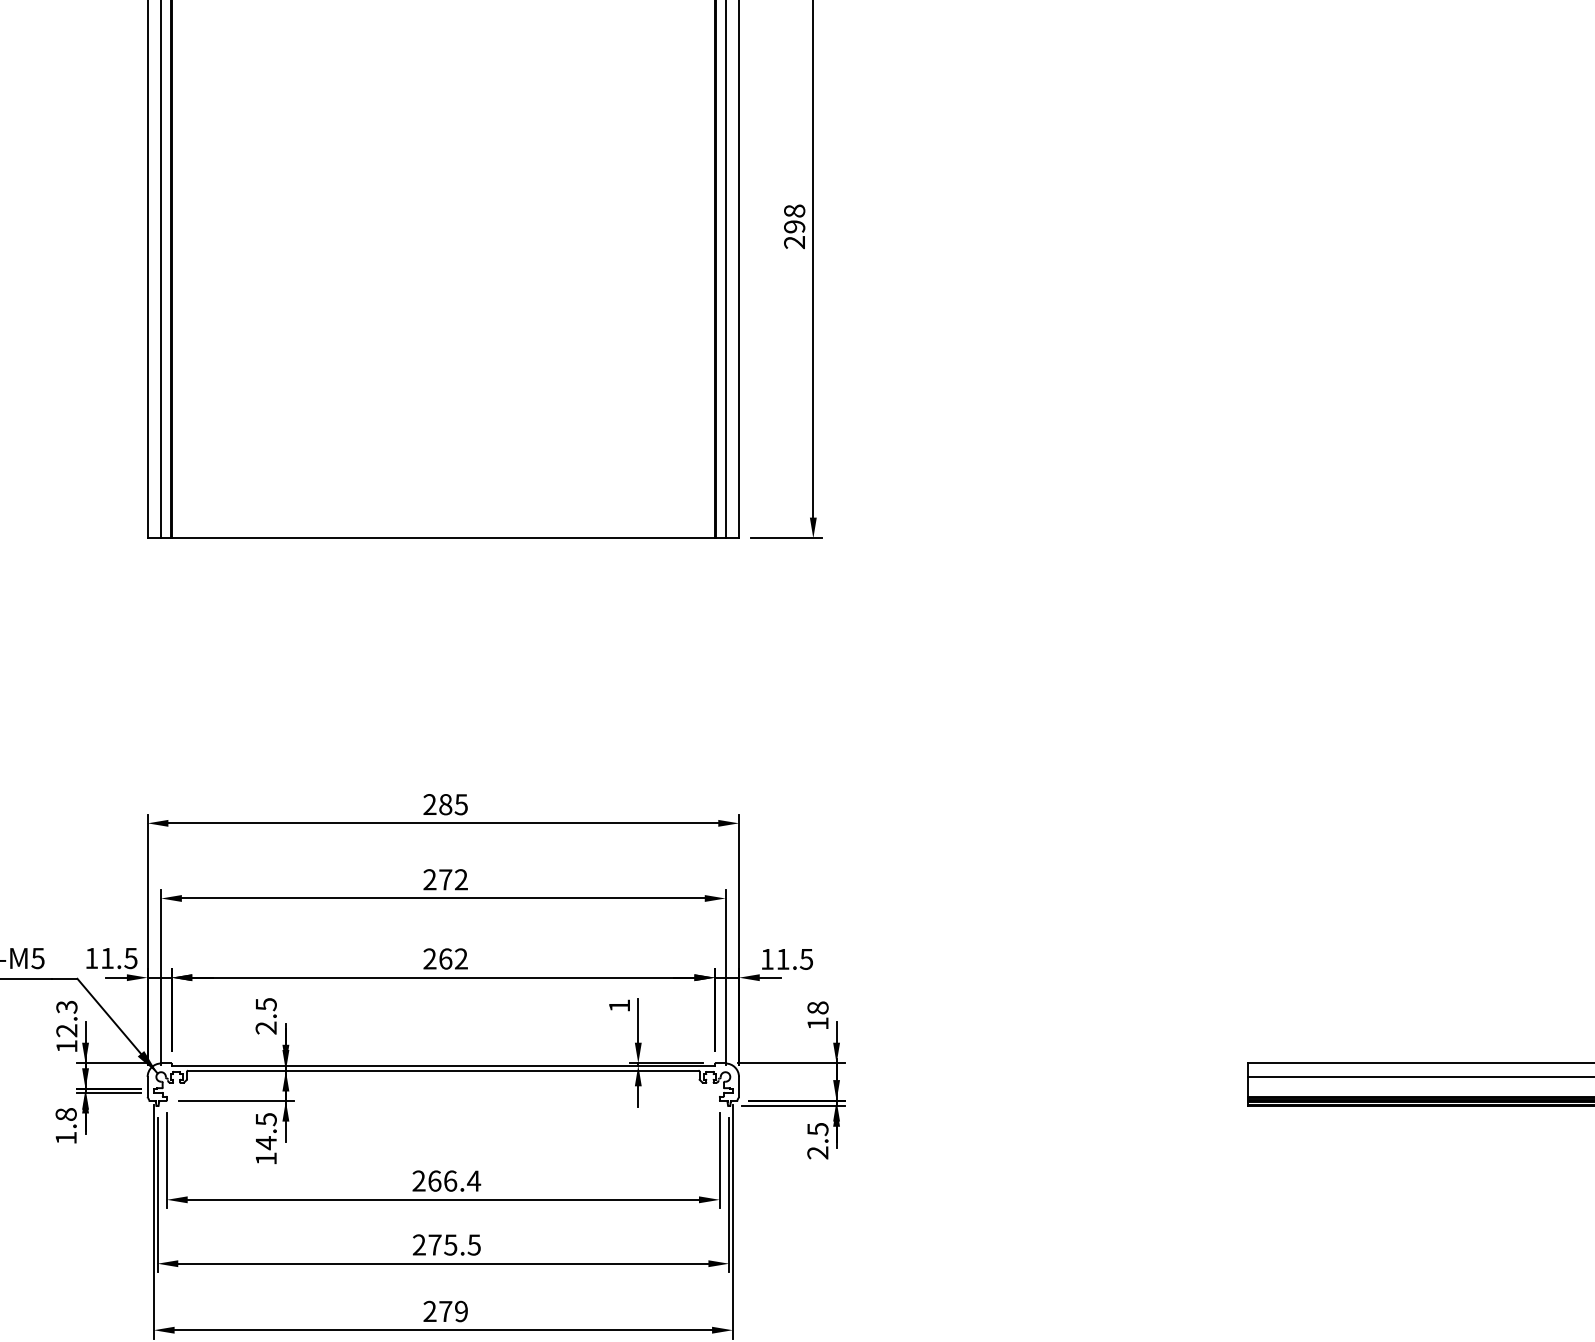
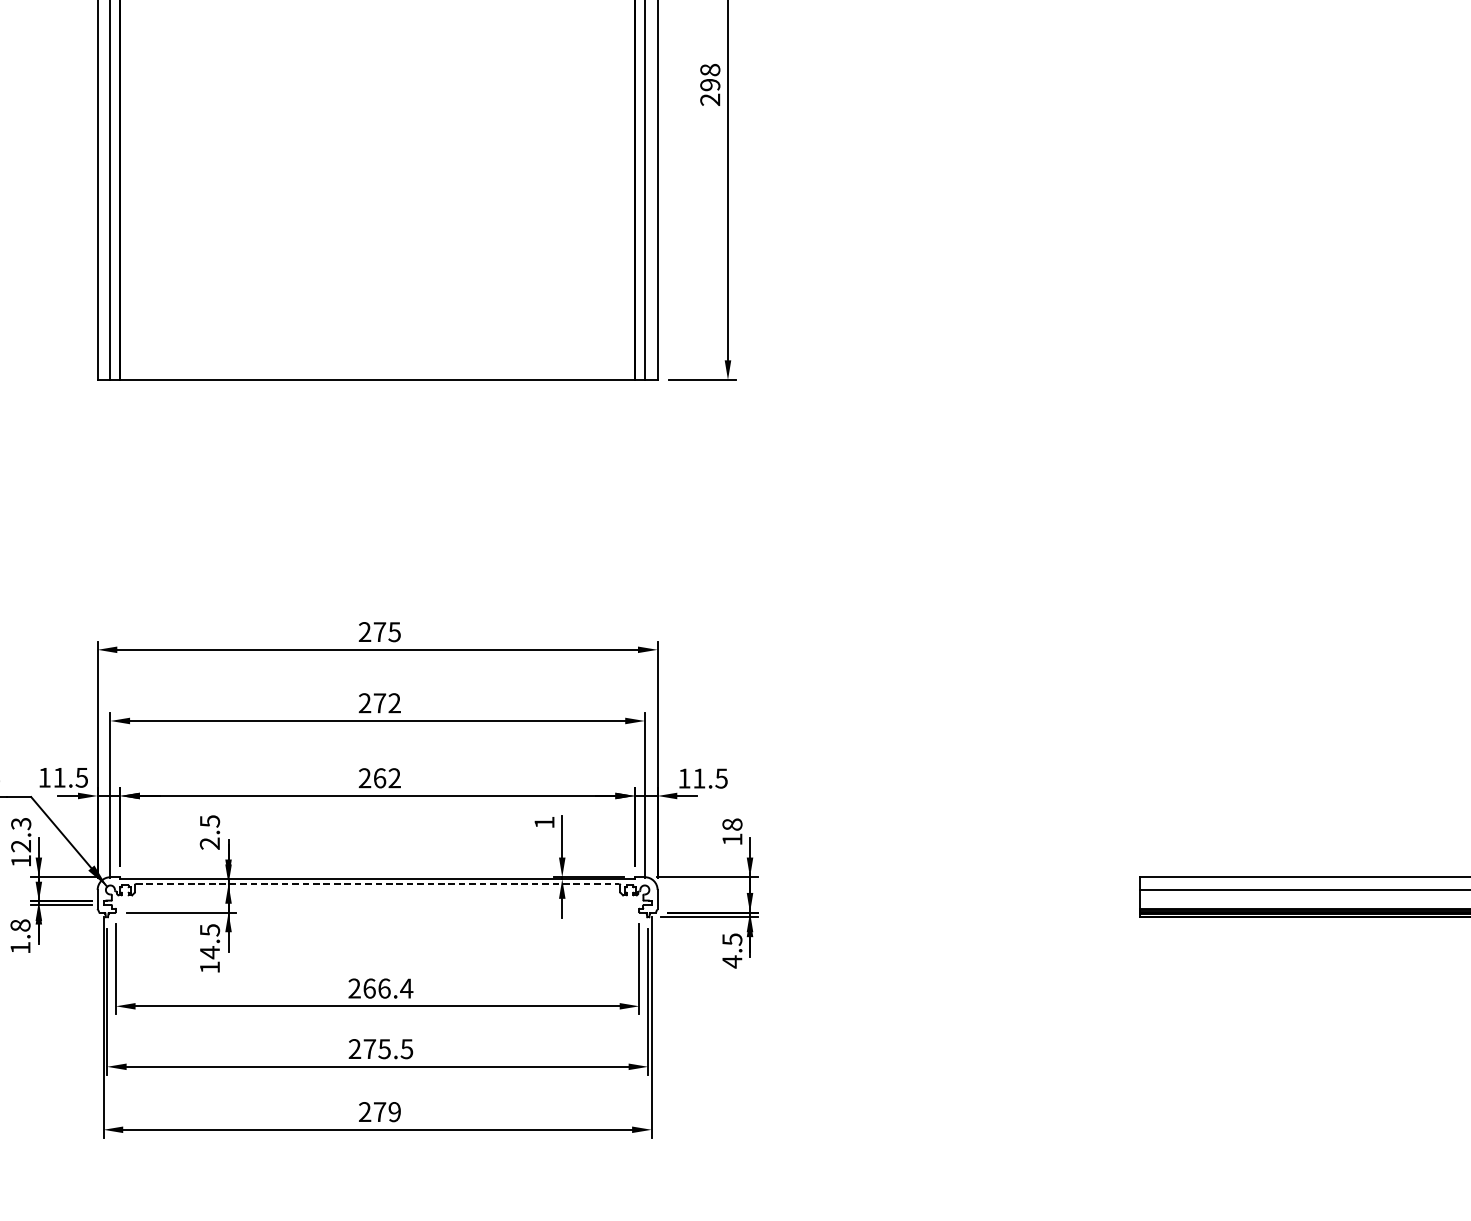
text: (445, 804) -> (379, 631), 285 -> 275
line: (443, 1070) -> (377, 883), solid -> dashed
text: (817, 1153) -> (731, 962), 2.5 -> 4.5

